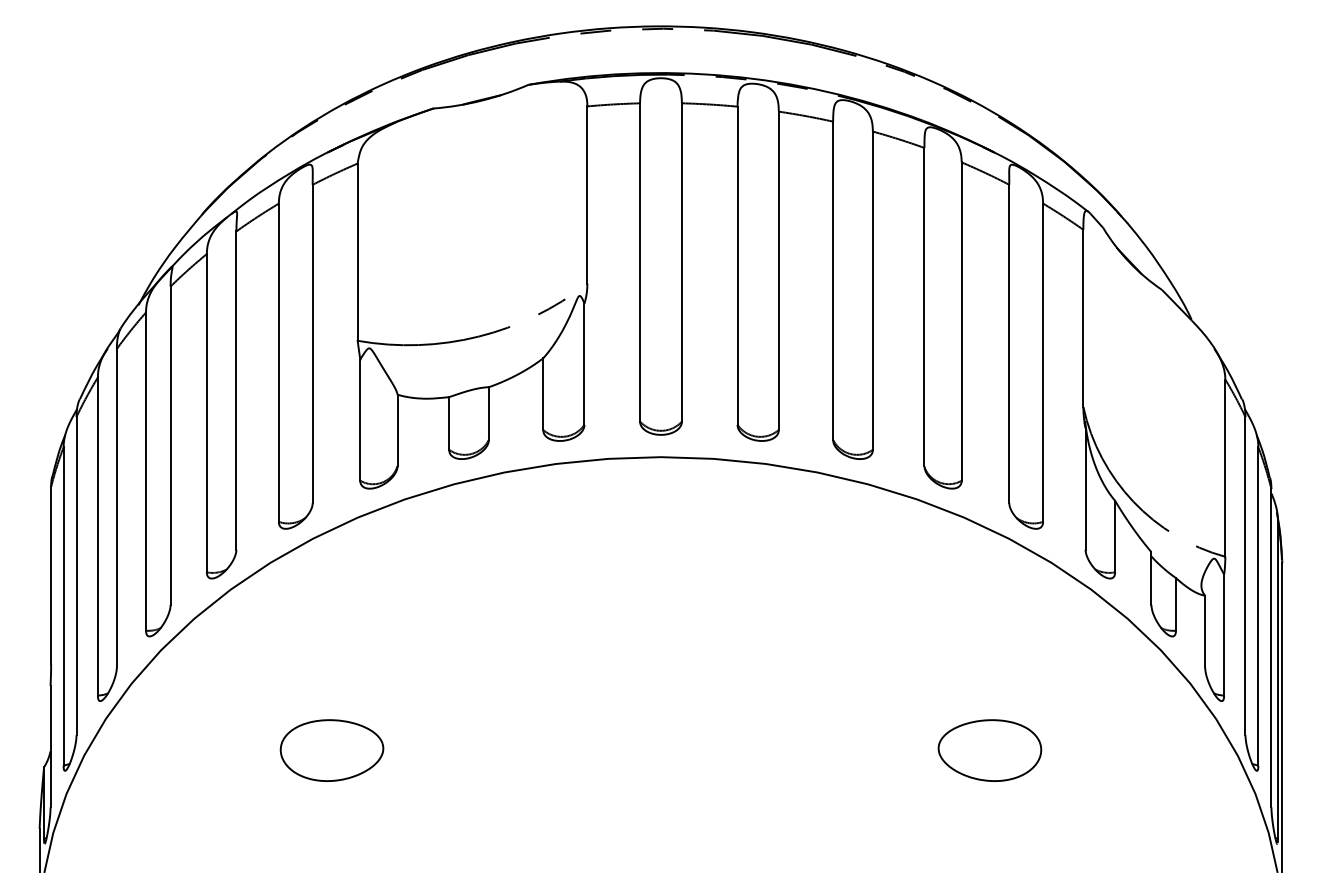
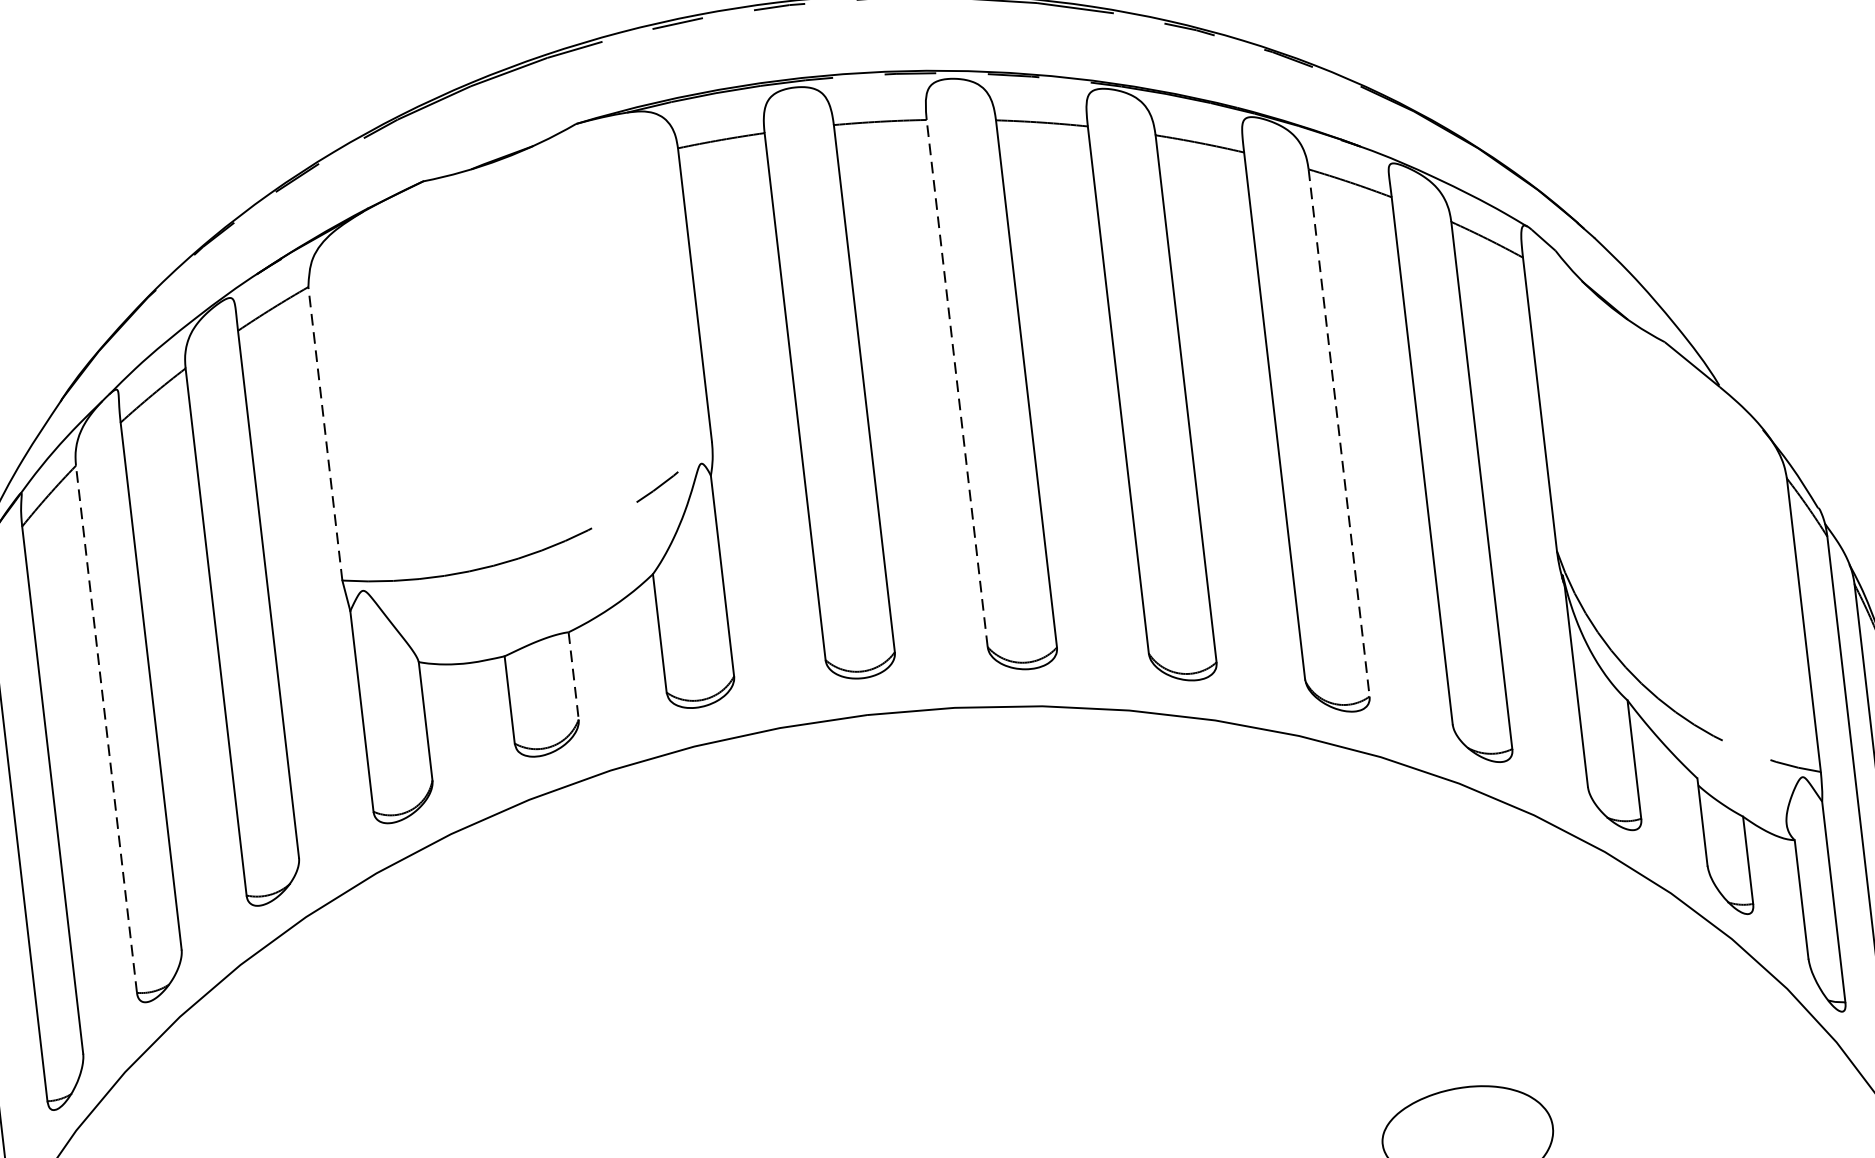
line: (357, 252) -> (325, 434), solid -> dashed
line: (737, 265) -> (957, 383), solid -> dashed
line: (961, 322) -> (1338, 434), solid -> dashed
line: (206, 412) -> (105, 728), solid -> dashed
line: (488, 414) -> (573, 677), solid -> dashed

